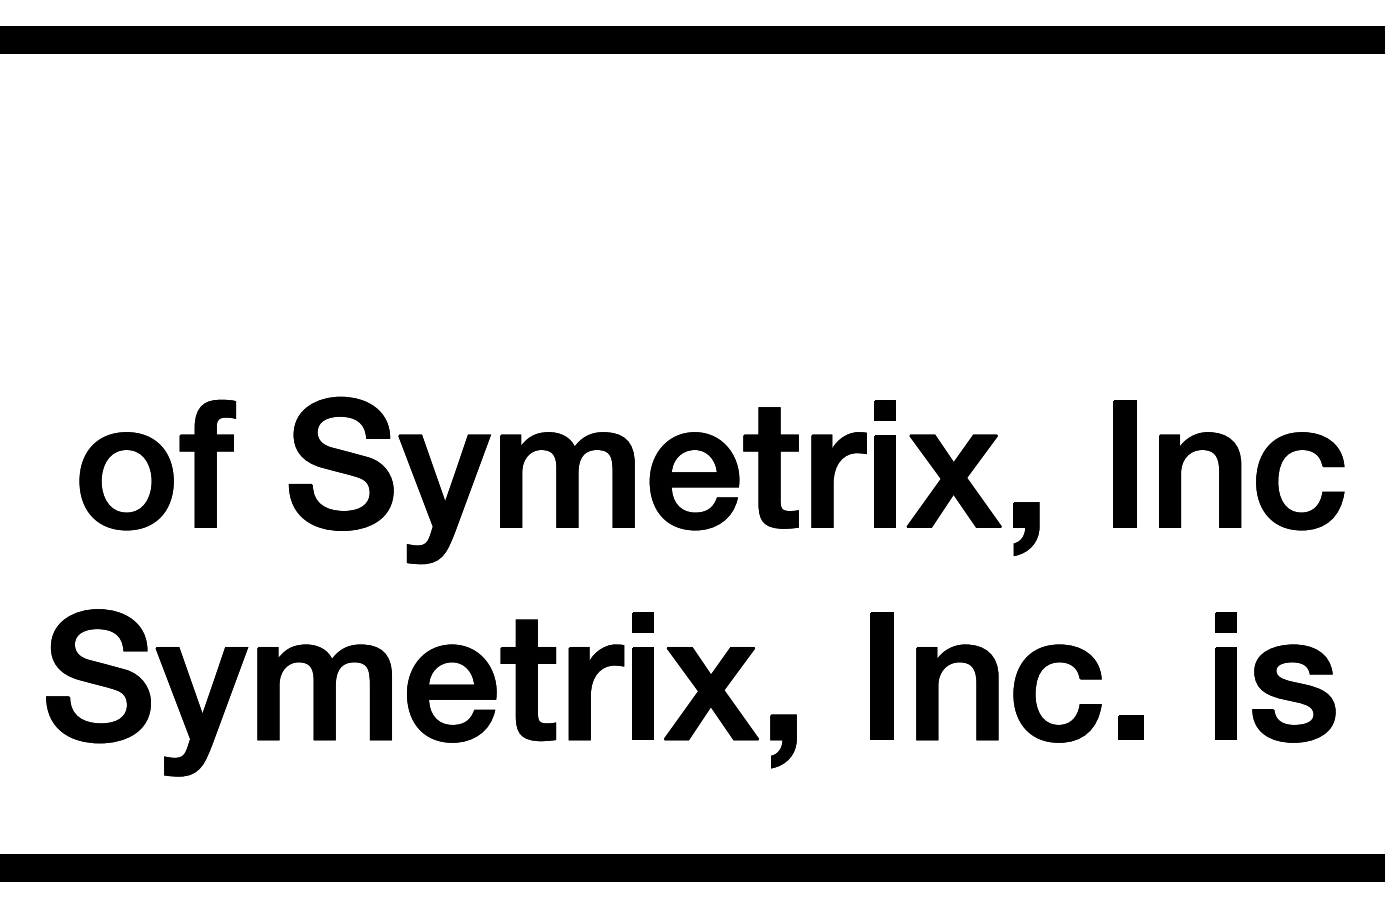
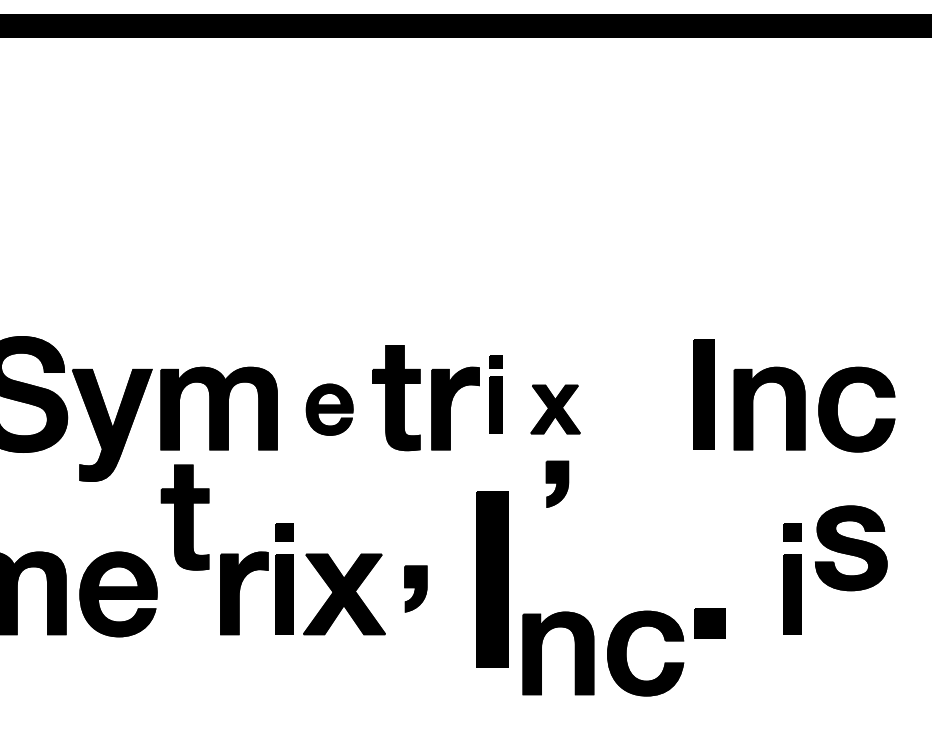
part: (884, 463) -> (495, 394), size x0.7
part: (953, 480) -> (555, 408), size x0.6
part: (694, 481) -> (329, 409), size x0.6
part: (1026, 528) -> (557, 483), moved
part: (881, 675) -> (492, 578), size x1.6
part: (528, 680) -> (185, 517), moved
part: (938, 692) -> (542, 653), moved
part: (1035, 693) -> (626, 653), moved
part: (1293, 693) -> (850, 548), moved
part: (1130, 727) -> (709, 623), size x1.4
part: (783, 741) -> (415, 589), moved

